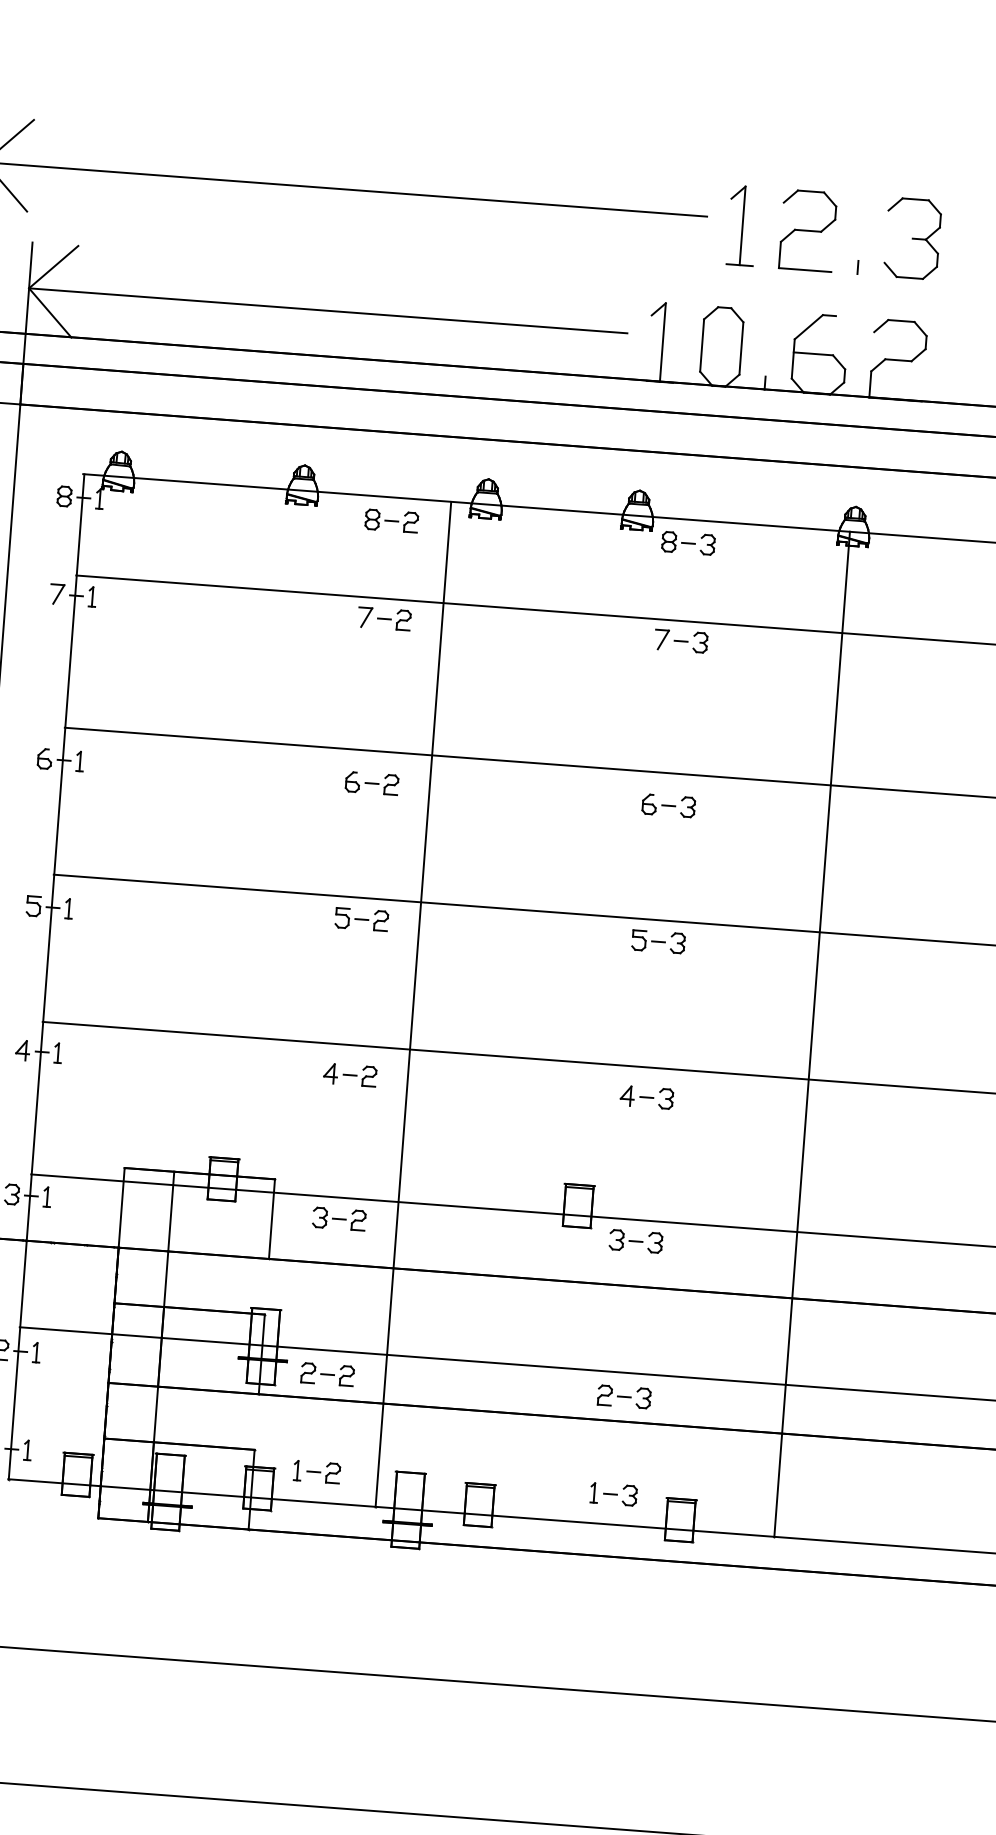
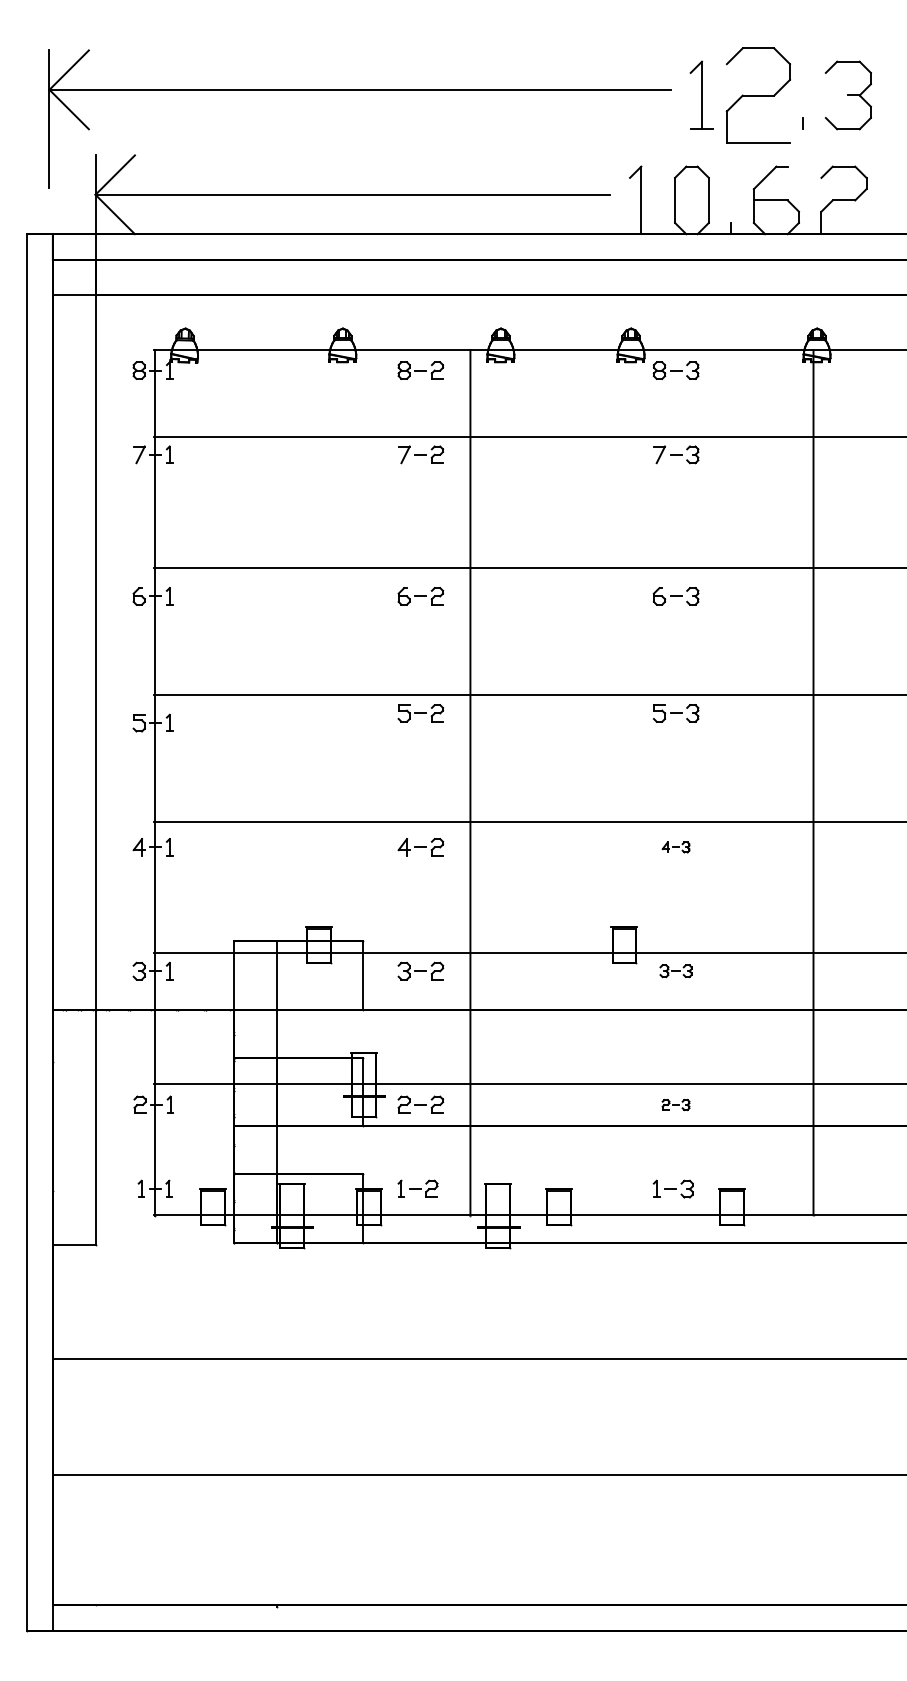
part: (807, 229) -> (757, 94), size x1.4
part: (646, 1097) -> (675, 847), size x0.6
part: (635, 1240) -> (675, 970), size x0.7
part: (623, 1396) -> (675, 1104), size x0.6

